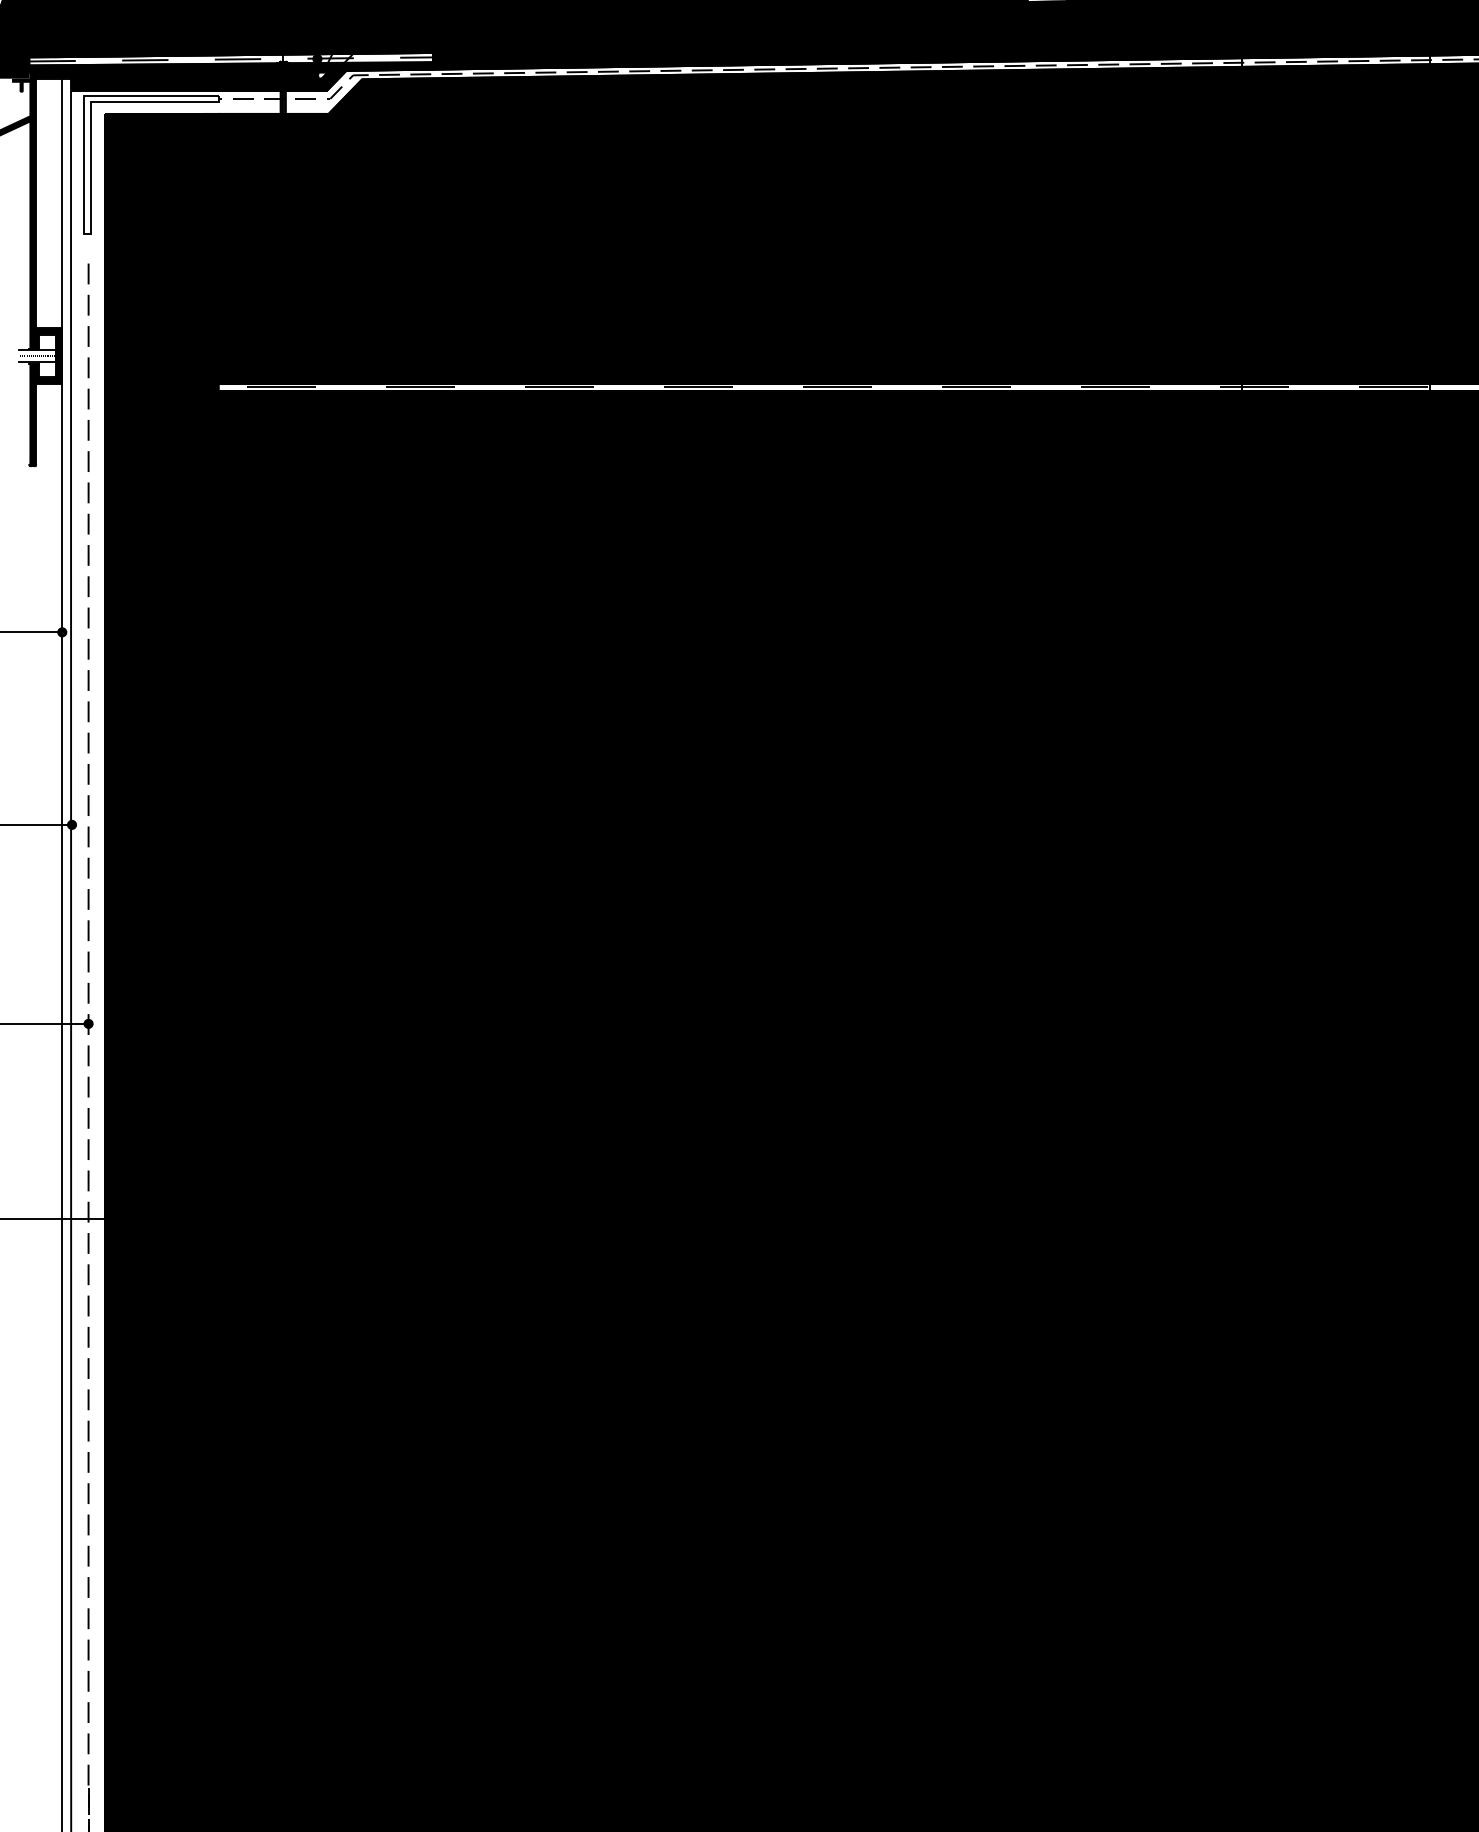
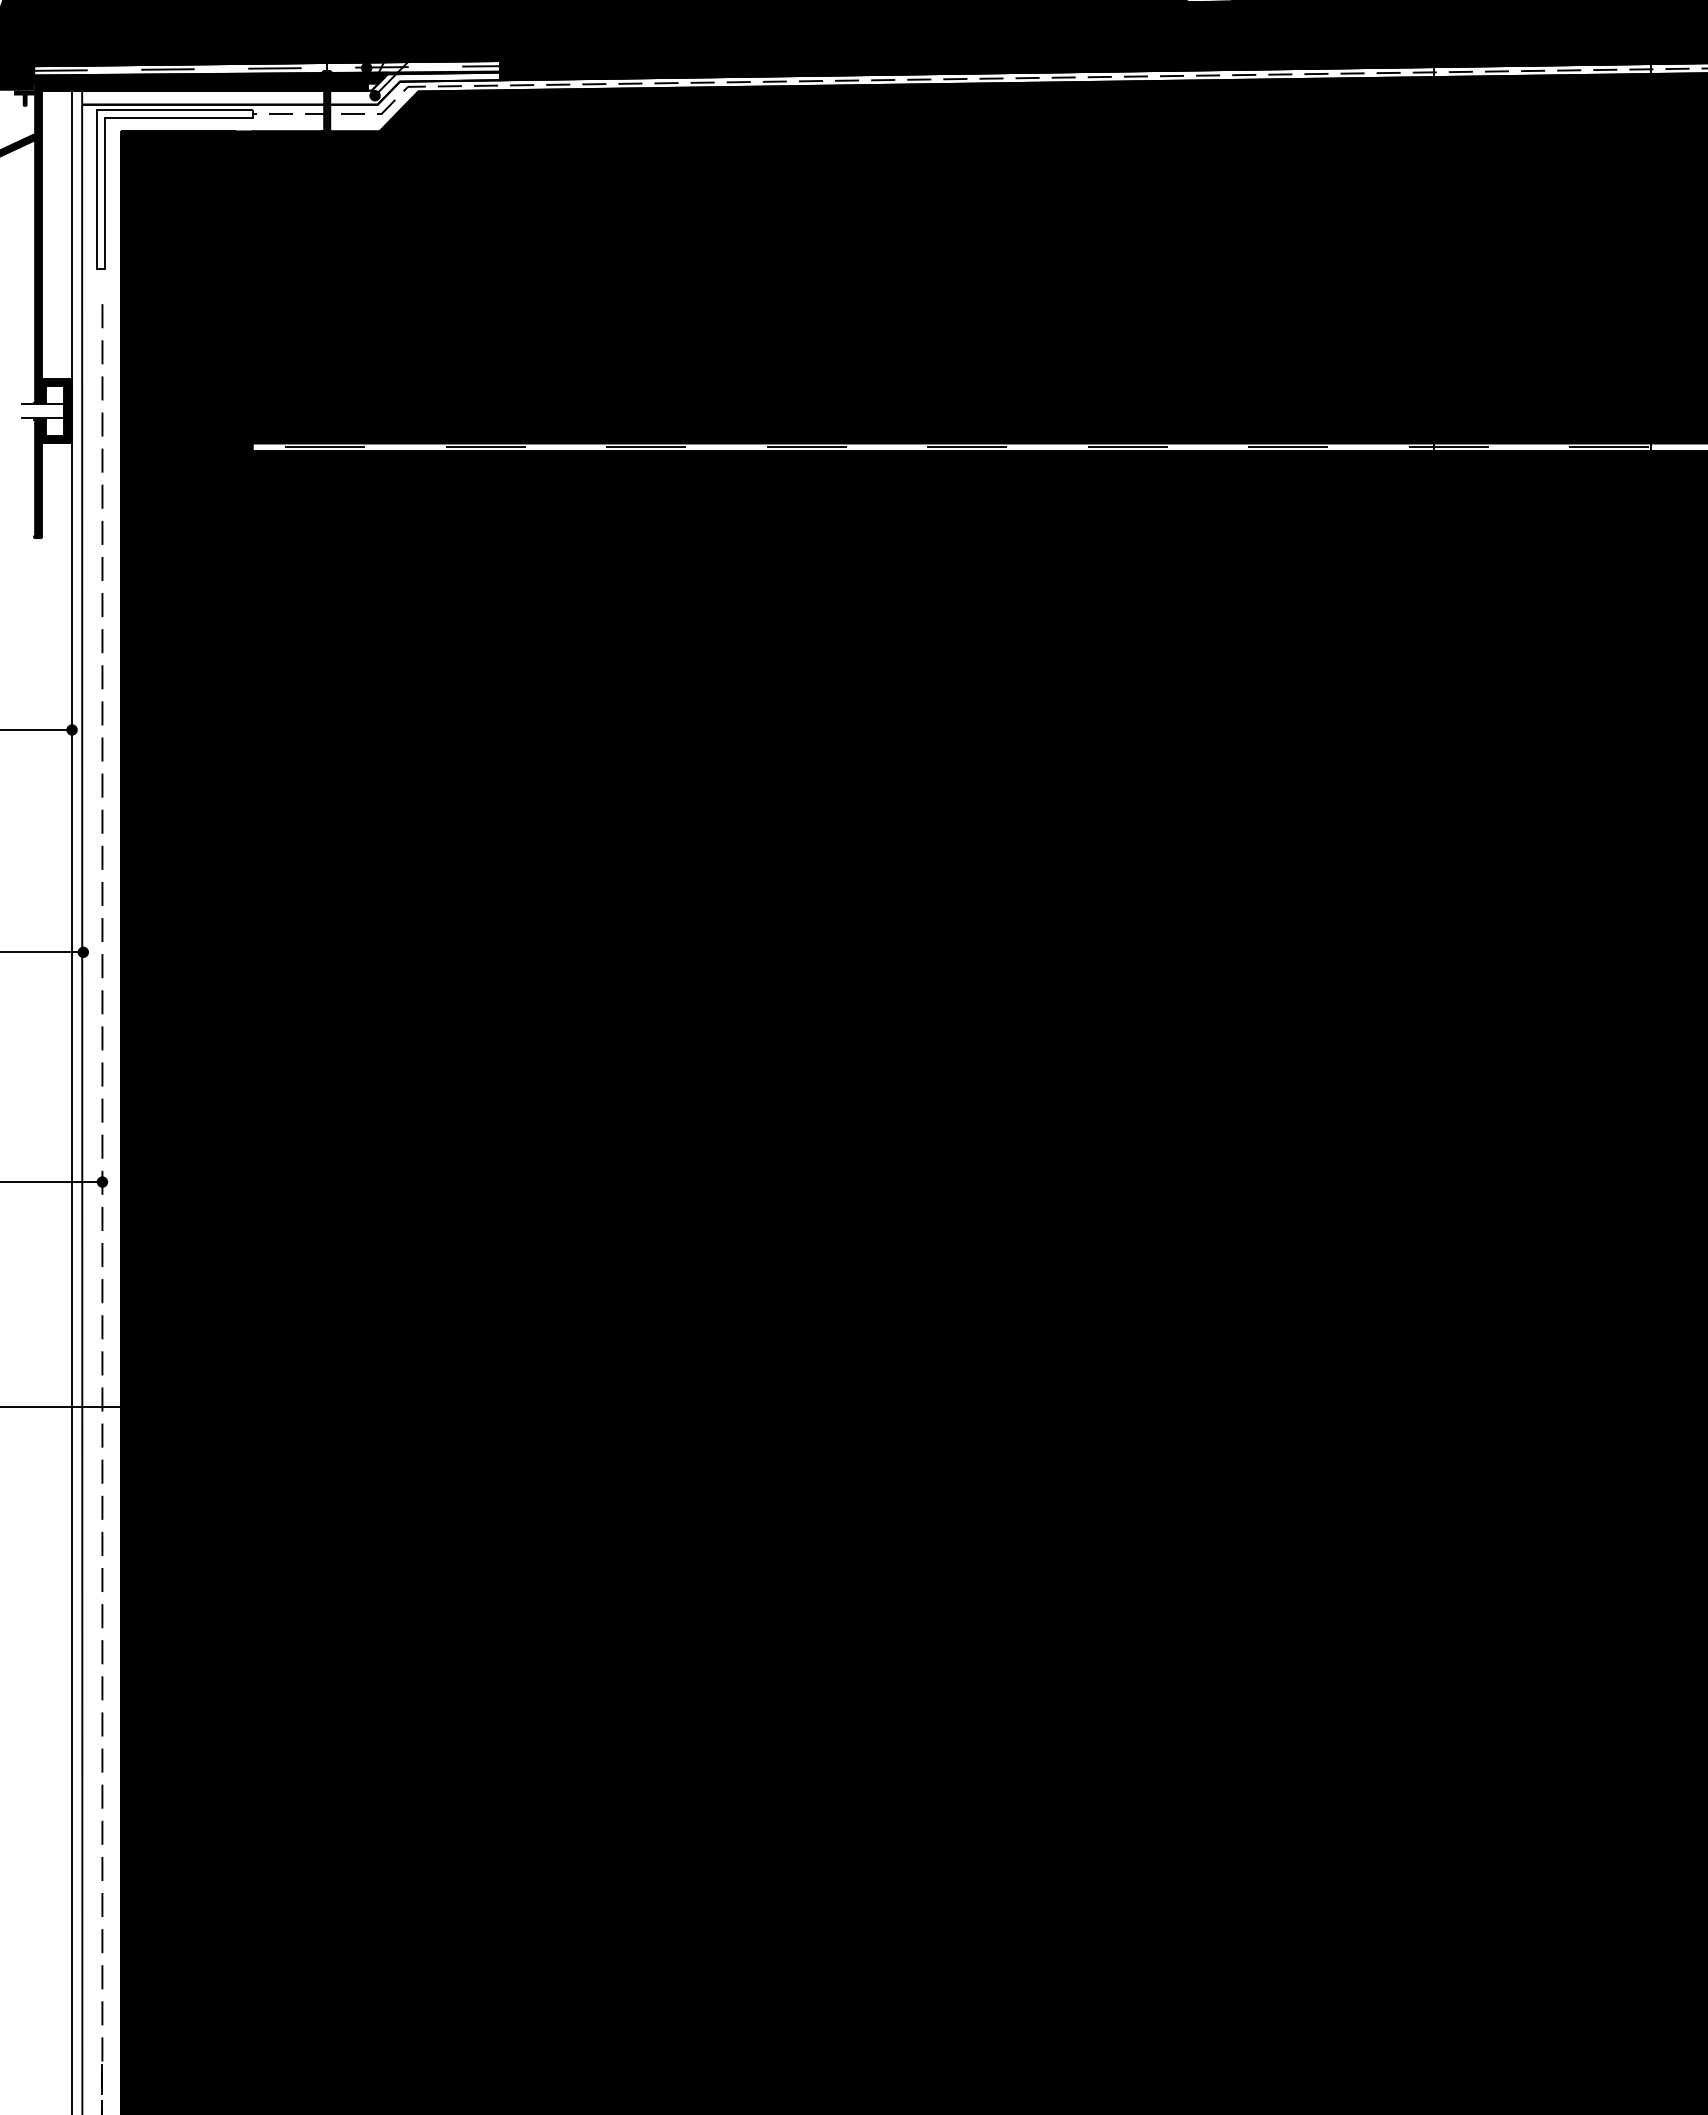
fill: (252, 76) -> (291, 88), removed
line: (37, 356) -> (43, 411), removed

